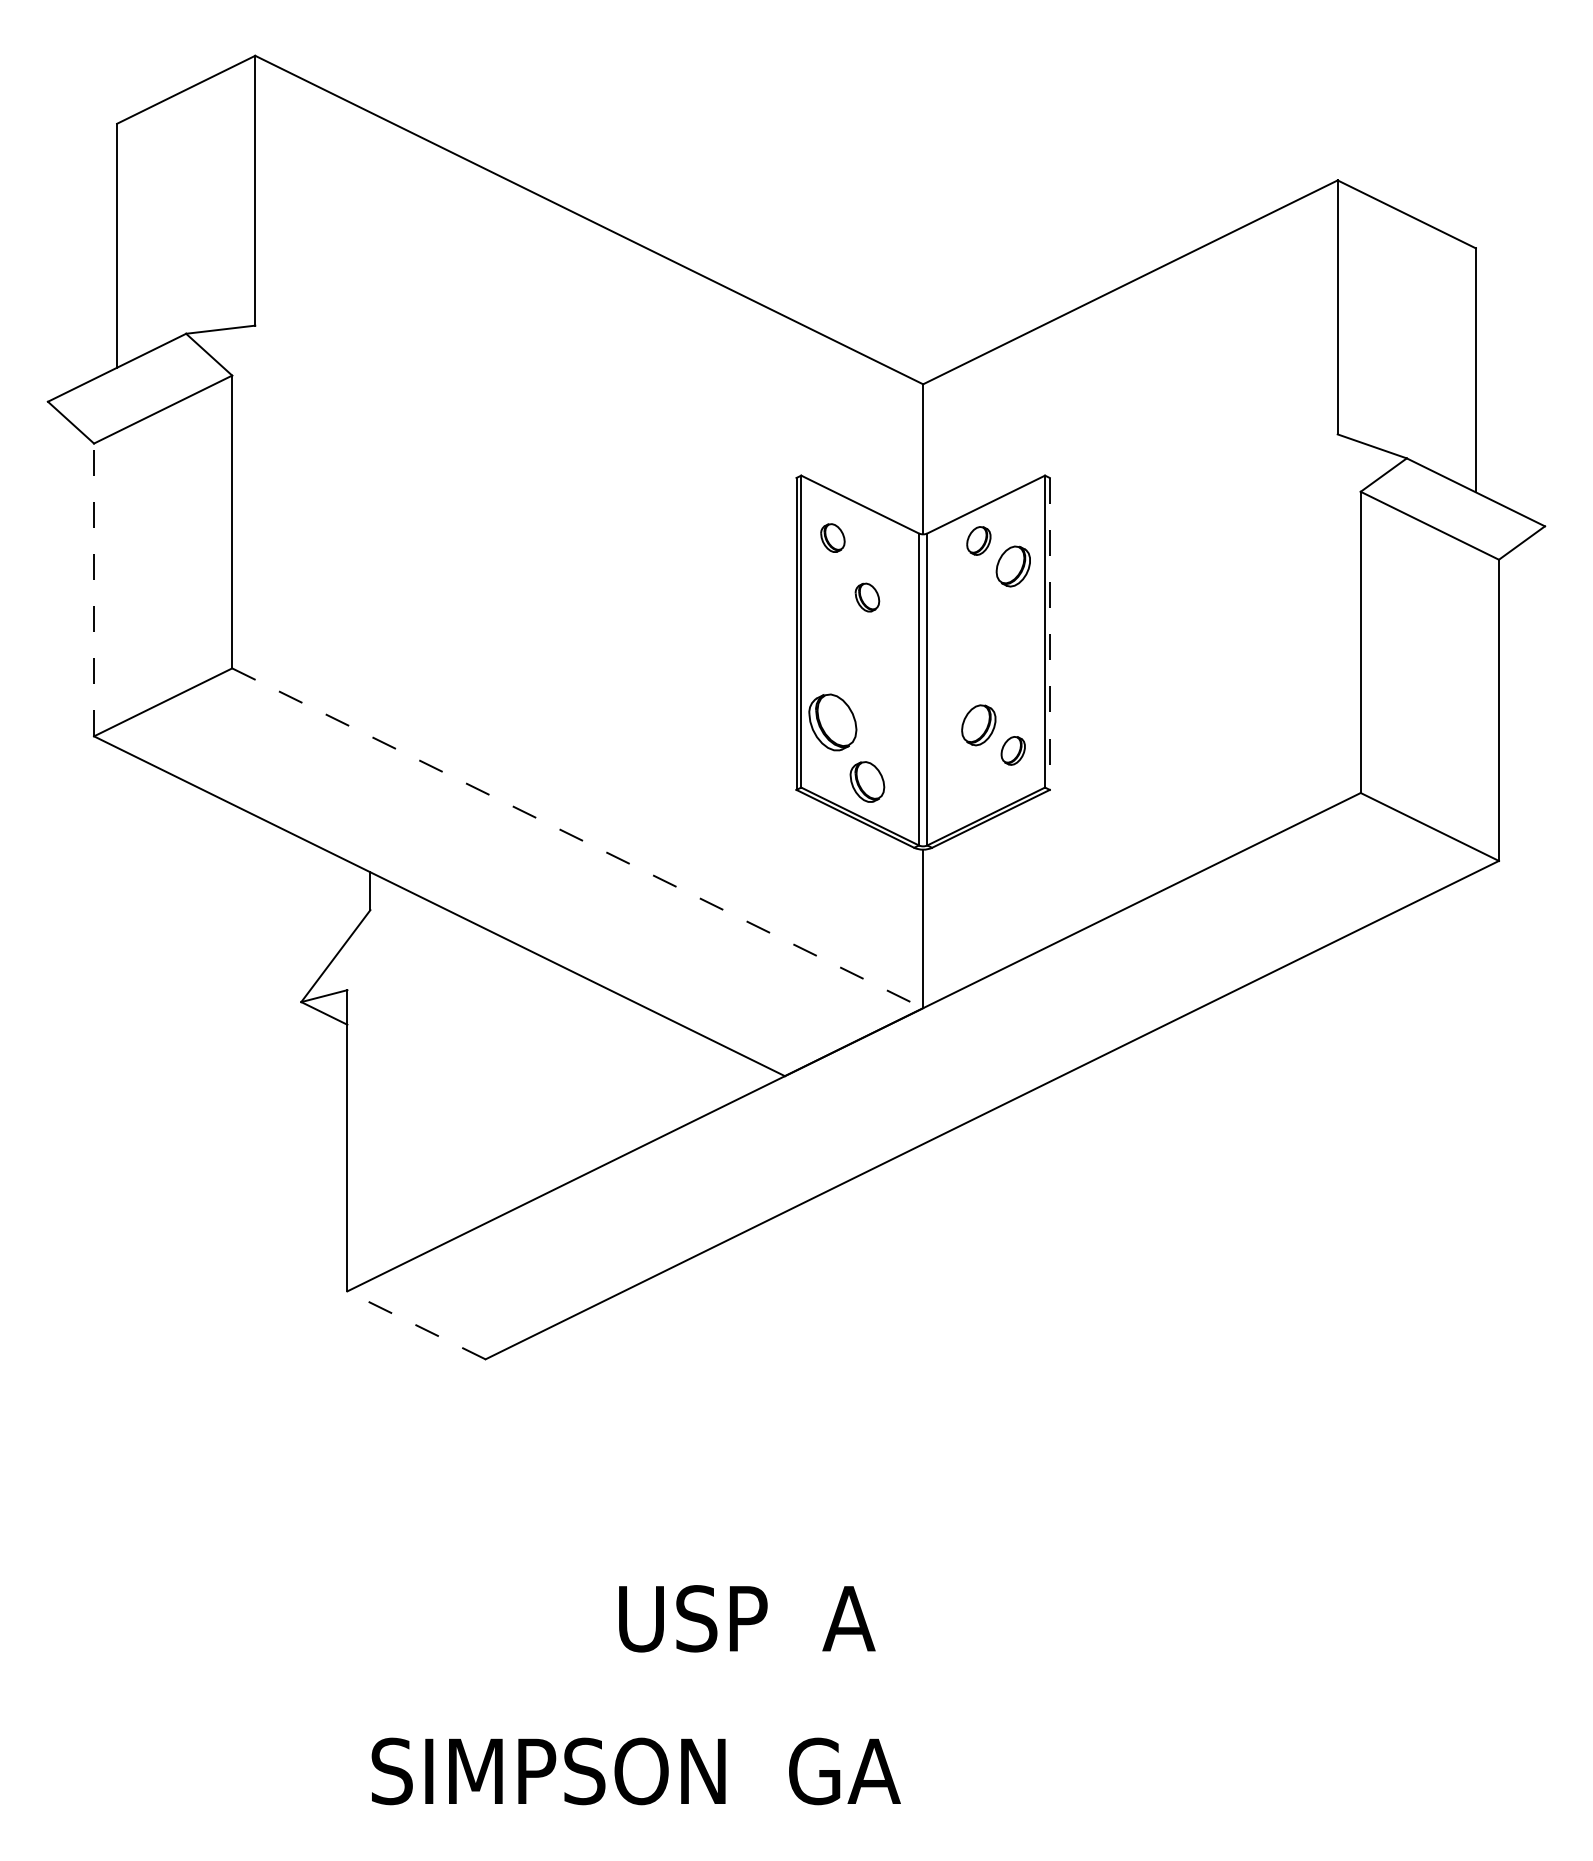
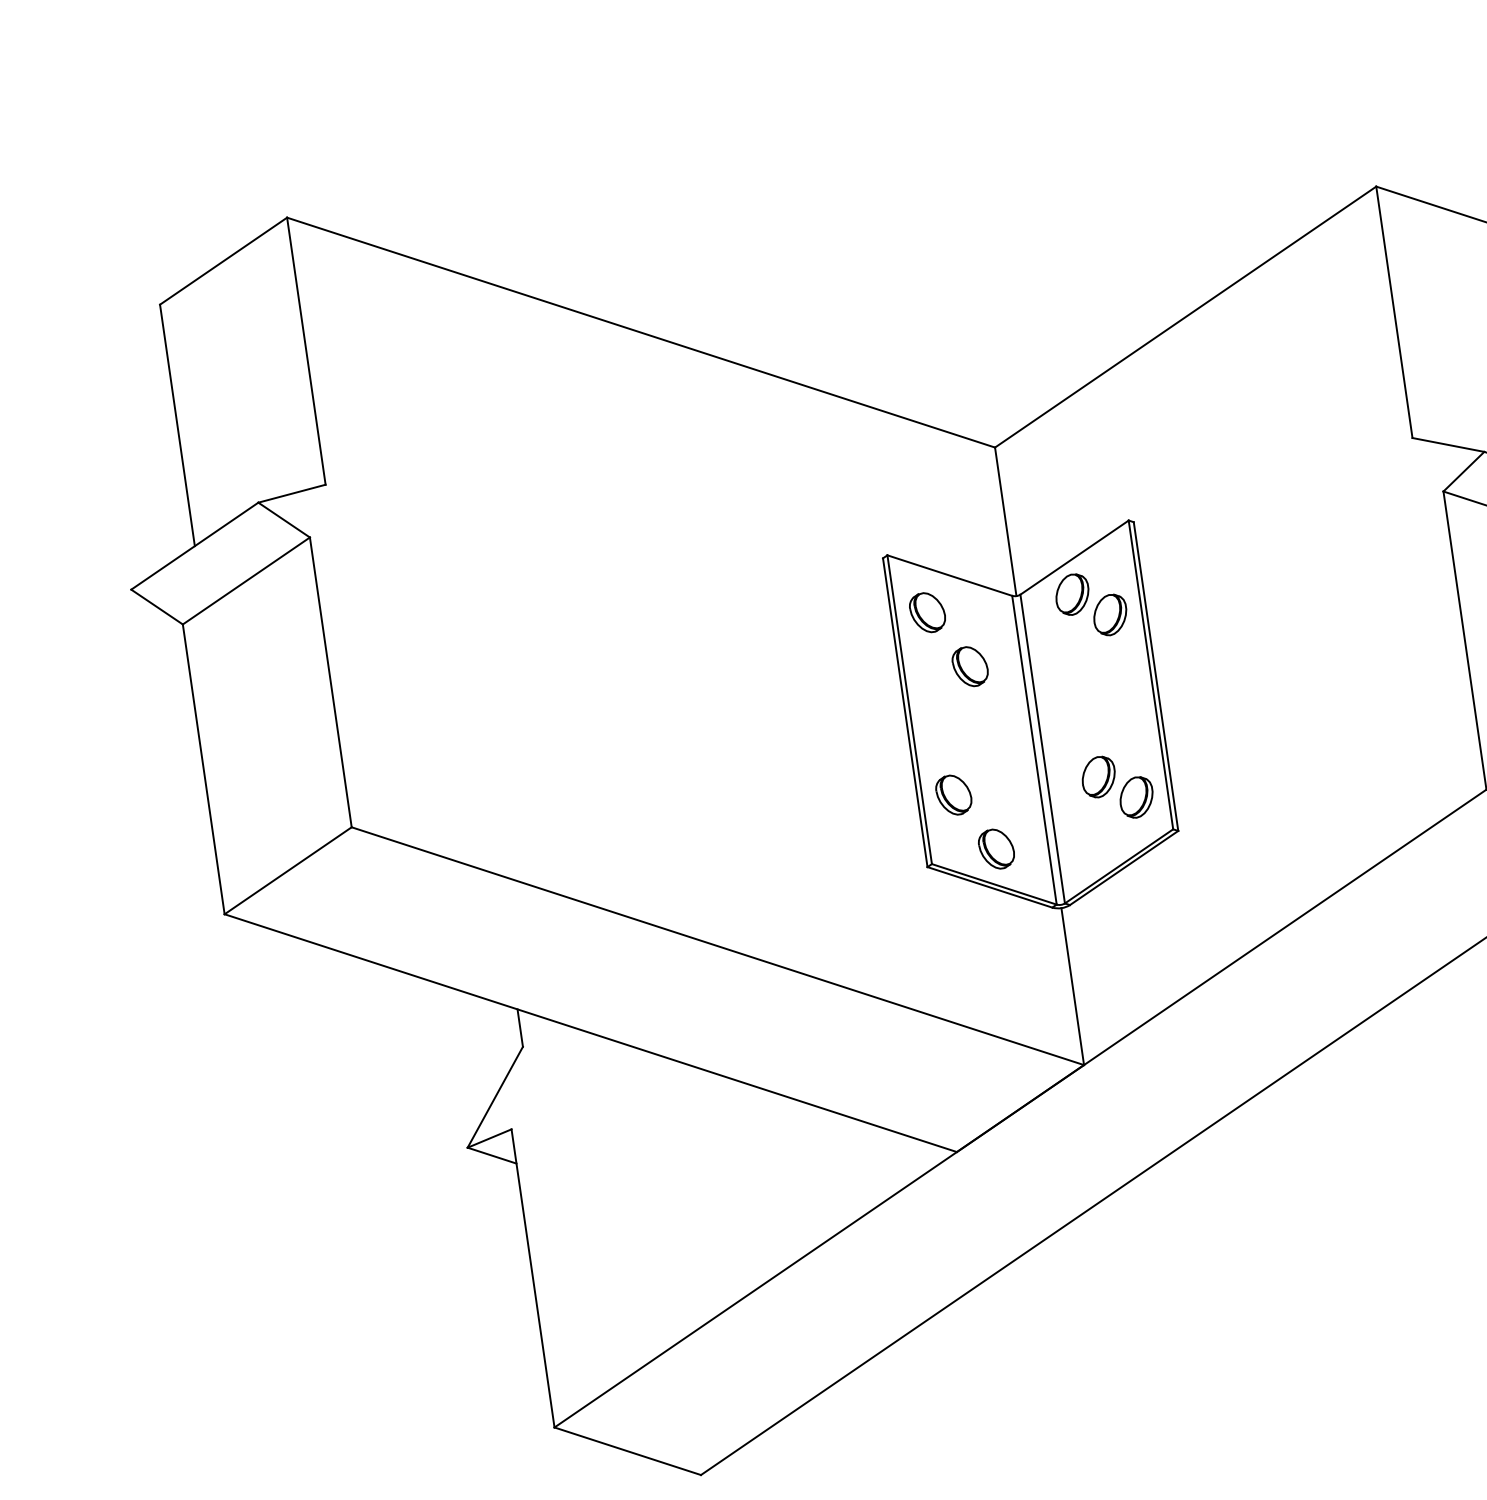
part: (832, 537) -> (927, 612), size x1.43
part: (978, 540) -> (1072, 594), size x1.43
line: (94, 589) -> (204, 768), dashed -> solid
part: (867, 597) -> (970, 666), size x1.43
line: (1049, 633) -> (1155, 676), dashed -> solid
part: (832, 722) -> (953, 795), size x0.71
part: (1012, 750) -> (1135, 797), size x1.43
line: (577, 838) -> (717, 946), dashed -> solid
line: (416, 1325) -> (627, 1451), dashed -> solid

